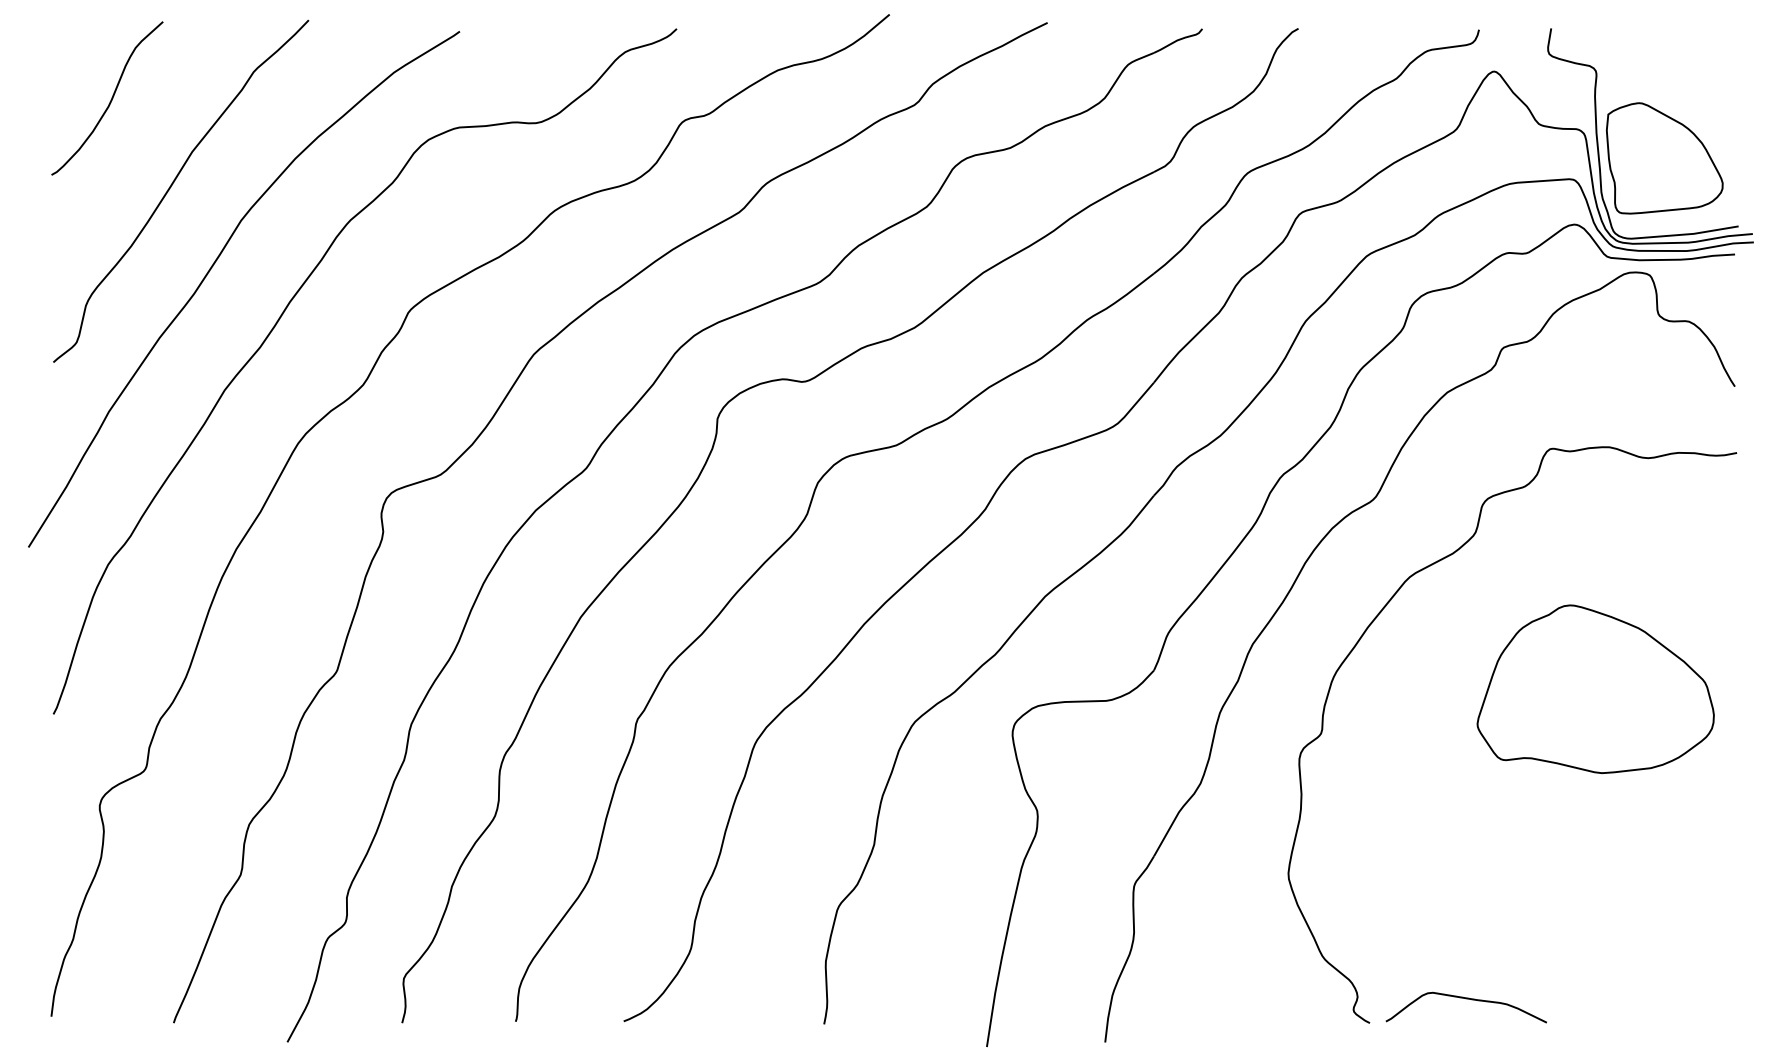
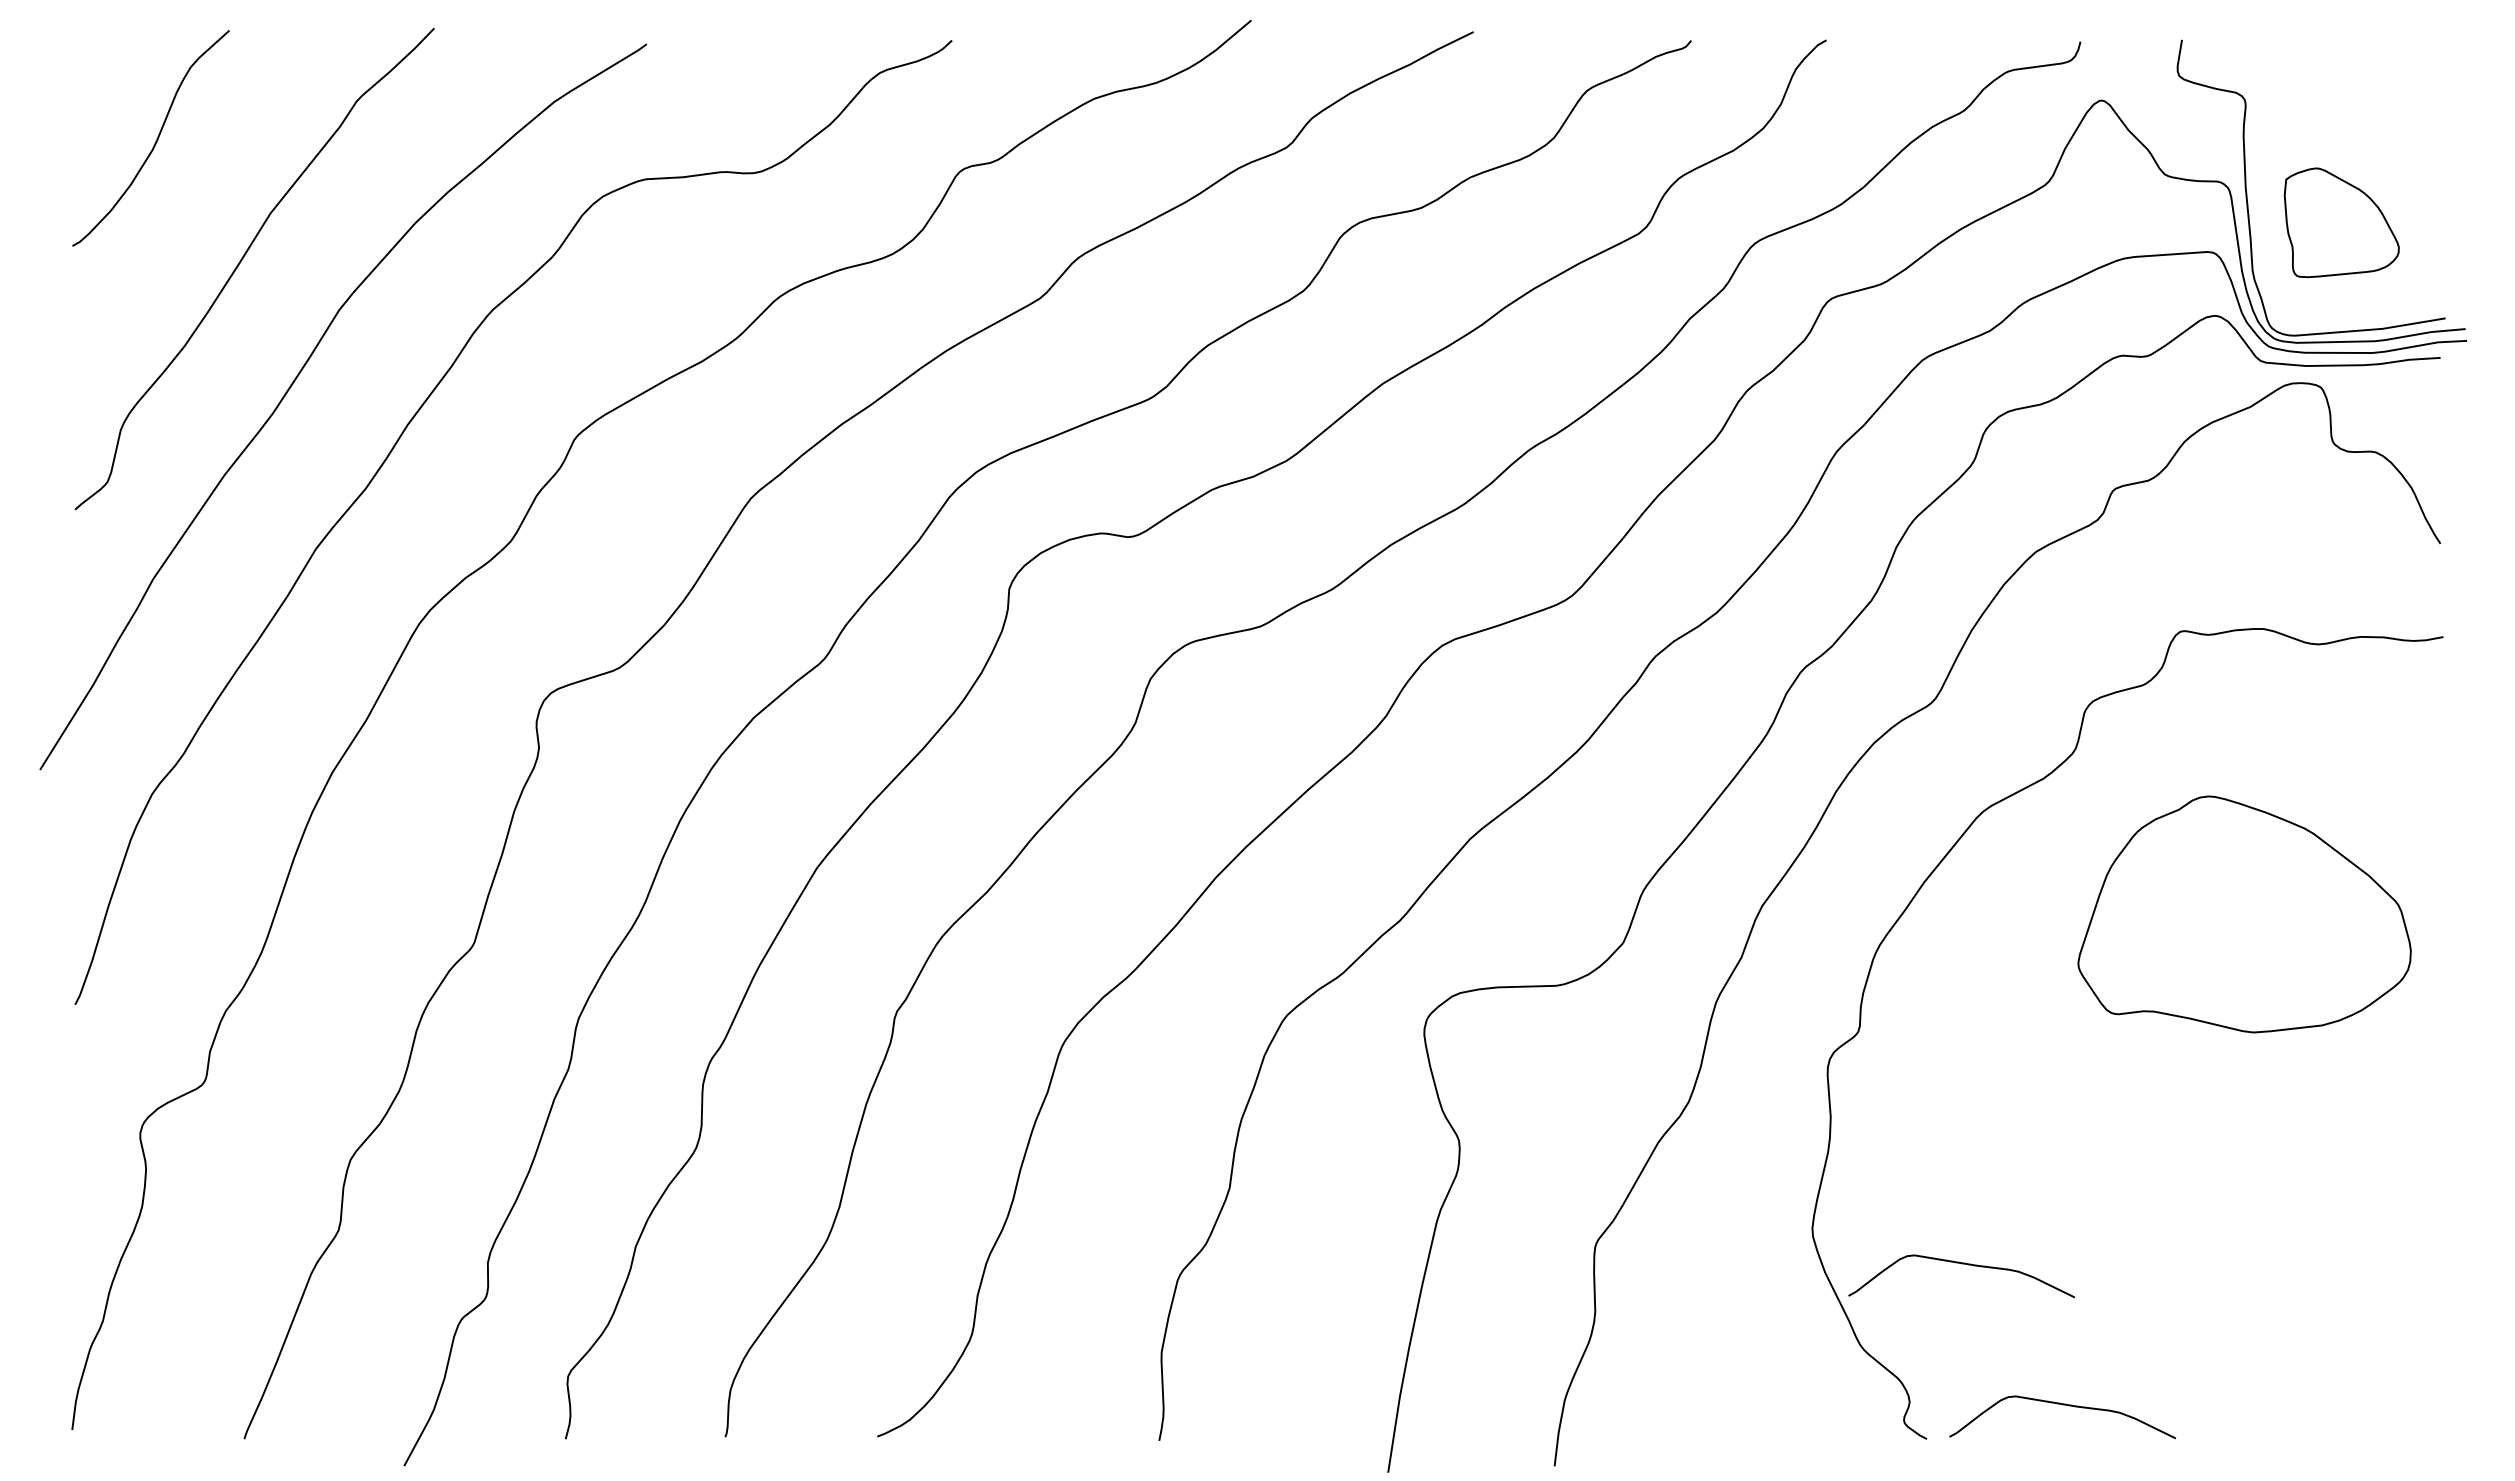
part: (1664, 158) -> (2341, 222), size x0.7
part: (1595, 689) -> (2244, 914), moved
curve: (1394, 899) -> (1961, 1264), added

